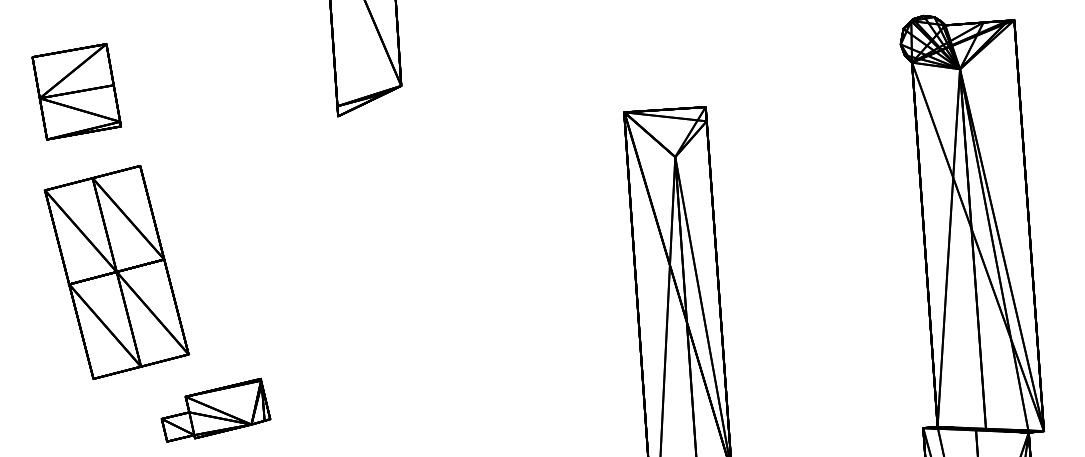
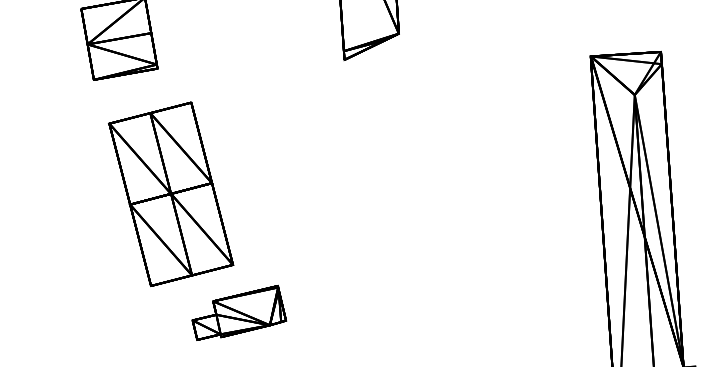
part: (116, 272) -> (170, 194), moved

